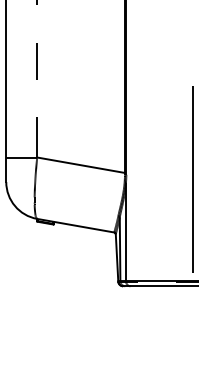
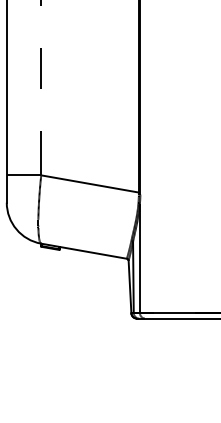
line: (192, 185) -> (214, 206), removed

